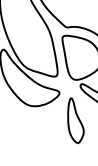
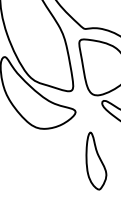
part: (75, 120) -> (95, 160), moved

